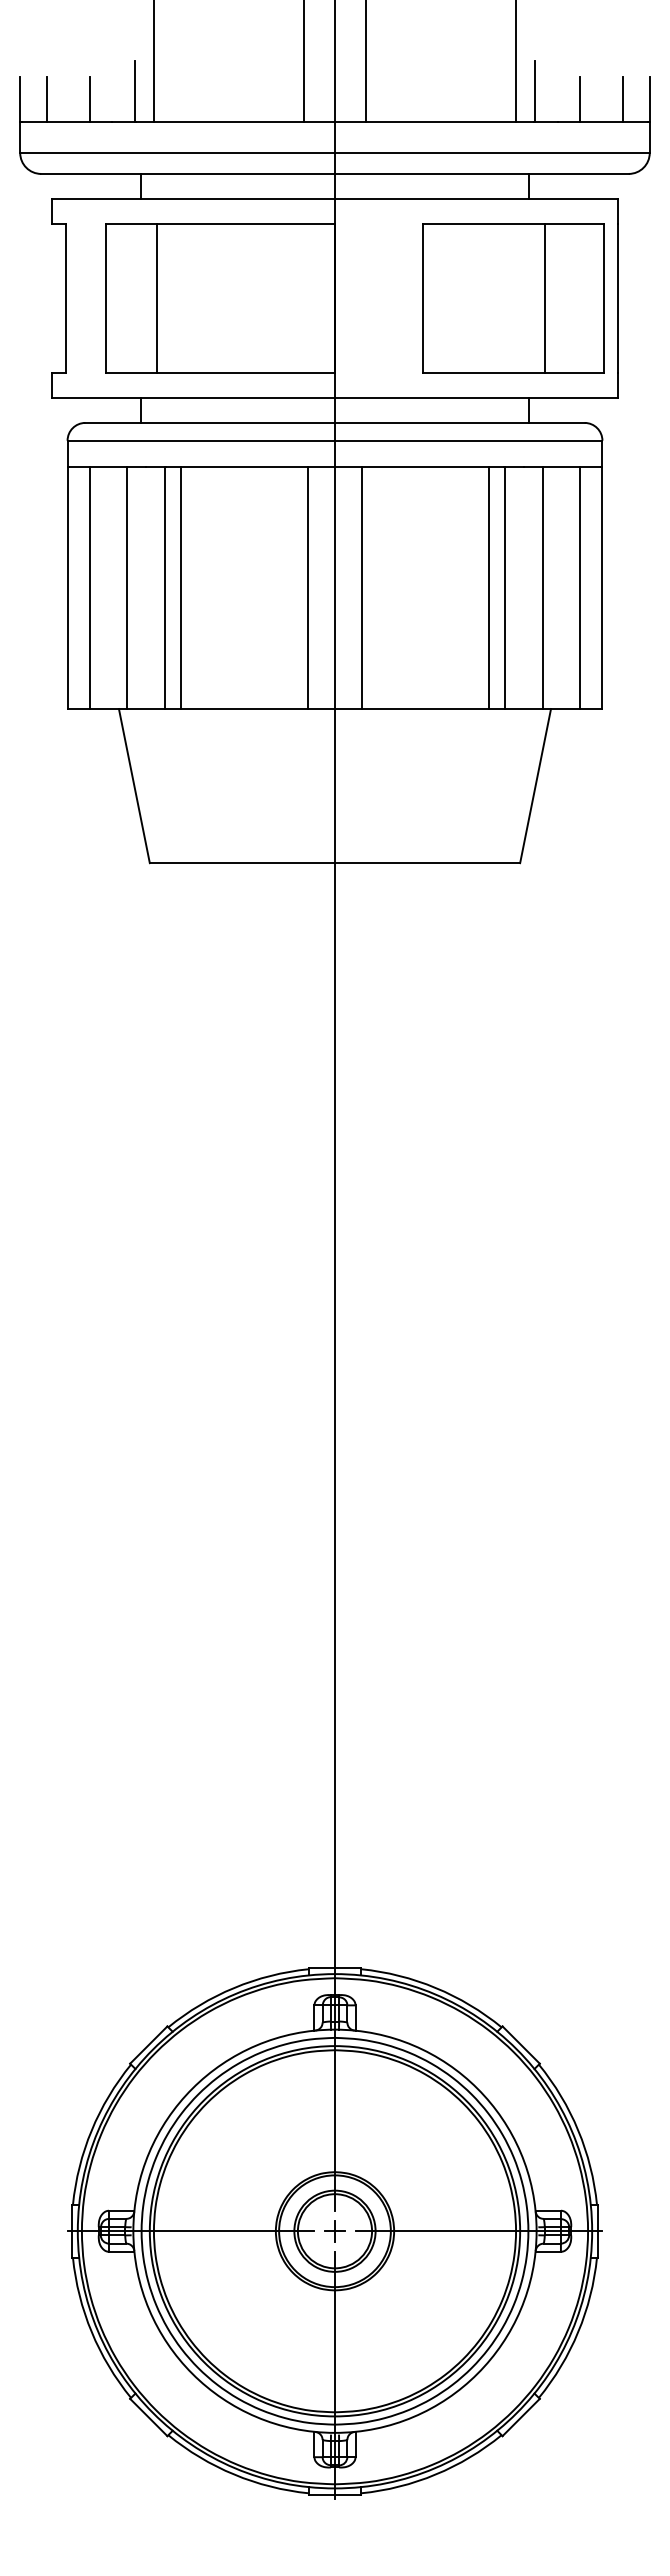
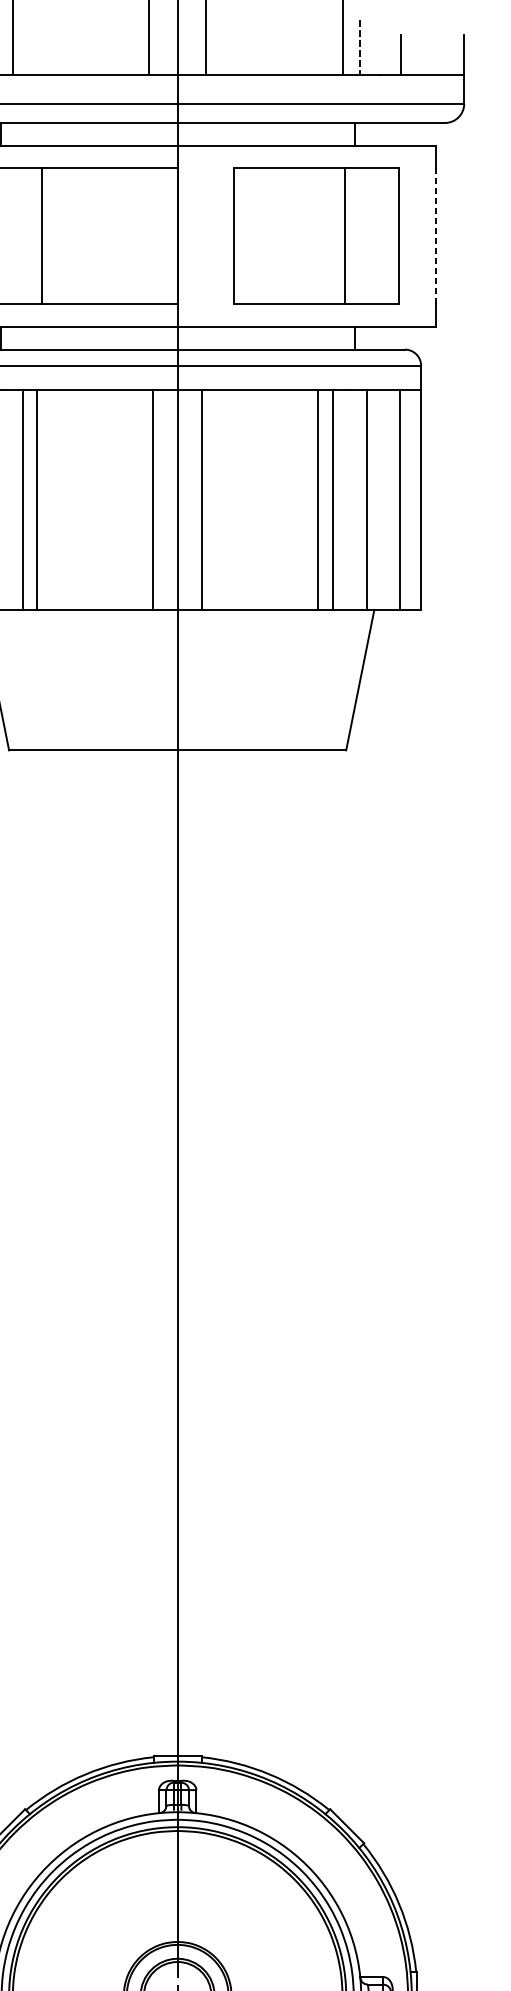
line: (535, 91) -> (360, 47), solid -> dashed
line: (622, 99) -> (439, 55), removed
line: (156, 298) -> (41, 236), moved
part: (513, 298) -> (316, 236), moved
line: (618, 298) -> (435, 236), solid -> dashed

